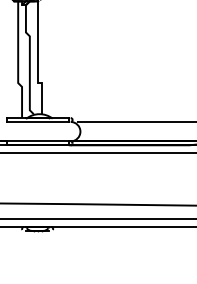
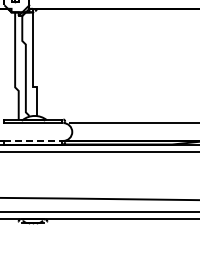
line: (38, 140) -> (33, 140), solid -> dashed

